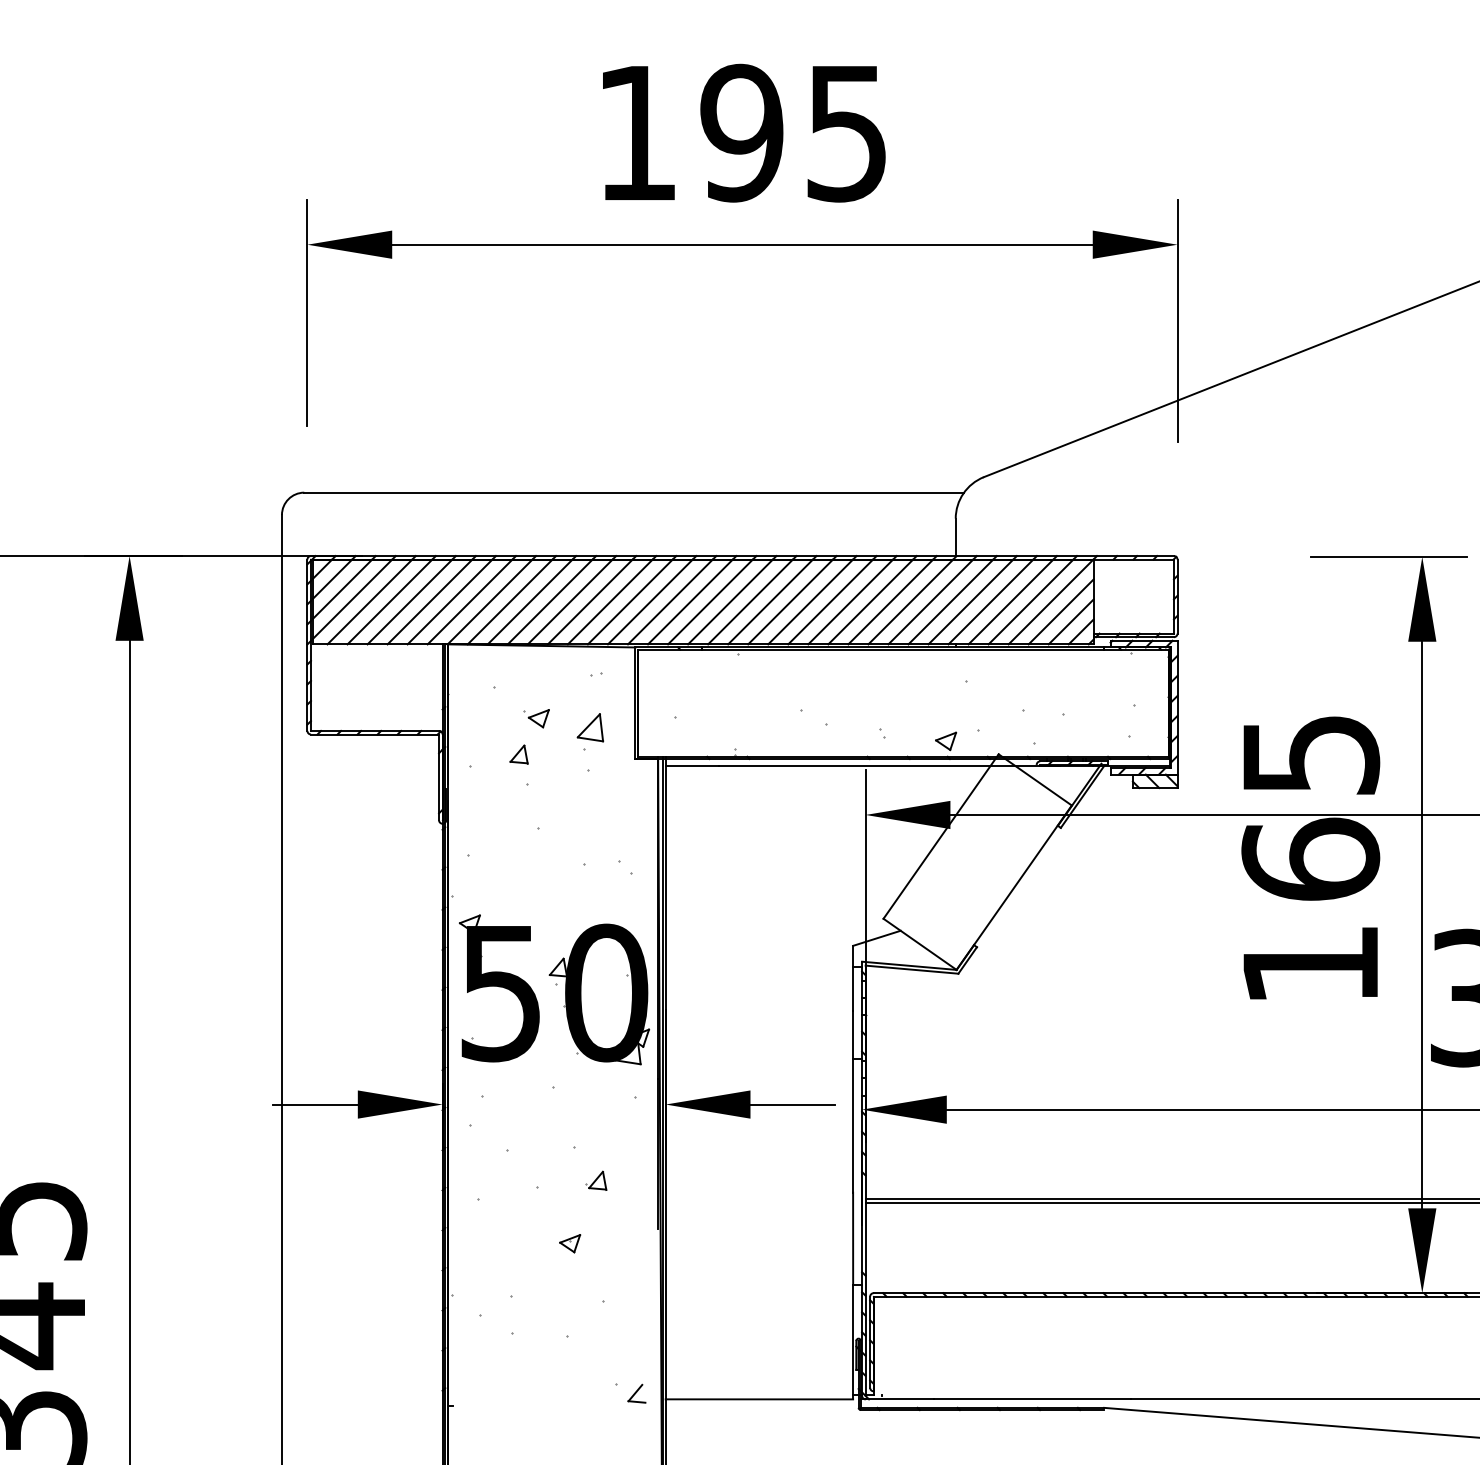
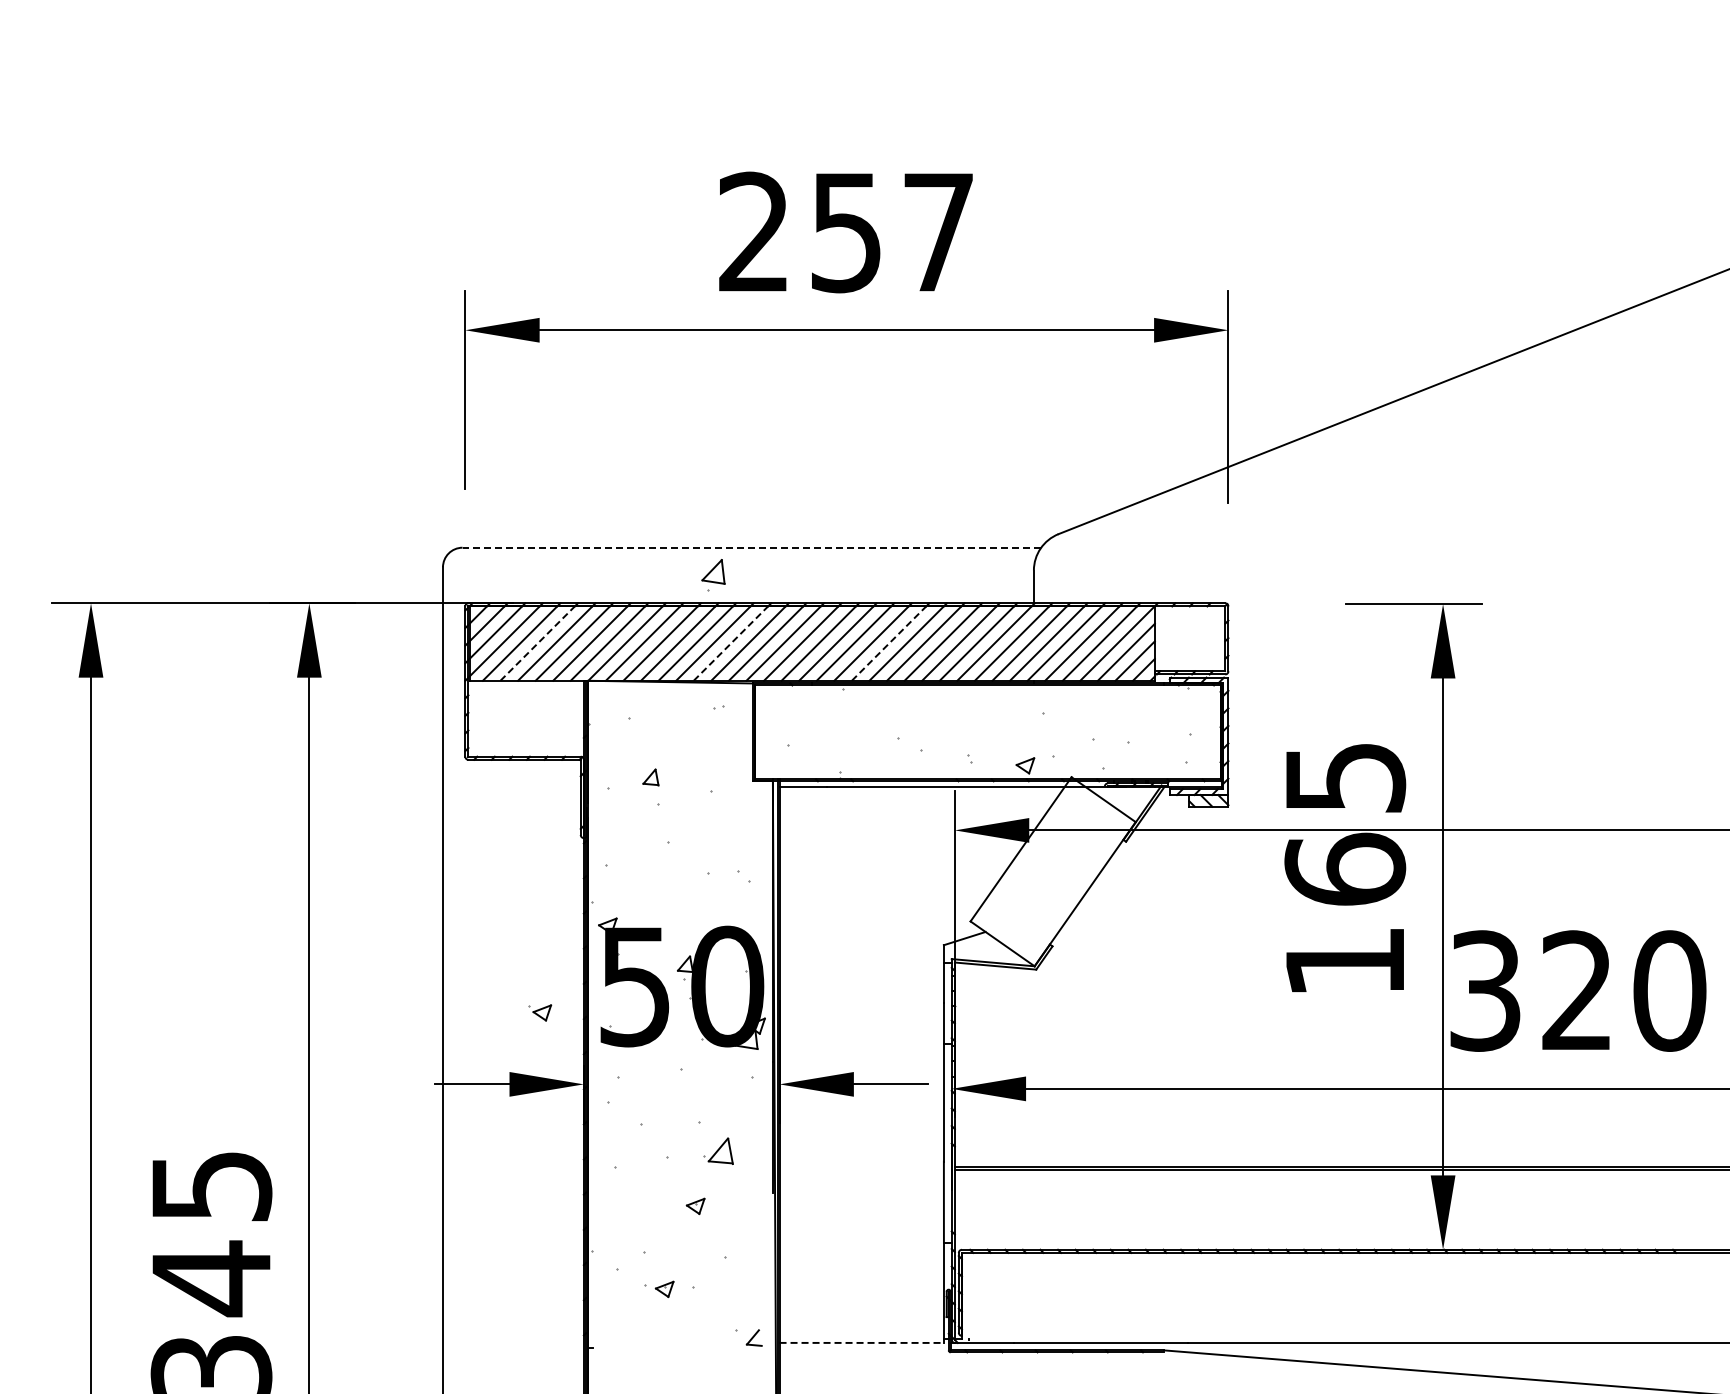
text: (740, 133) -> (845, 232), 195 -> 257
line: (633, 492) -> (751, 547), solid -> dashed
line: (389, 601) -> (537, 643), solid -> dashed
line: (609, 601) -> (730, 643), solid -> dashed
line: (791, 601) -> (889, 643), solid -> dashed
part: (536, 718) -> (540, 1012), moved
part: (590, 731) -> (713, 575), moved
part: (596, 1181) -> (718, 1151), size x1.6
part: (534, 1337) -> (664, 1288), added
line: (760, 1398) -> (862, 1342), solid -> dashed

